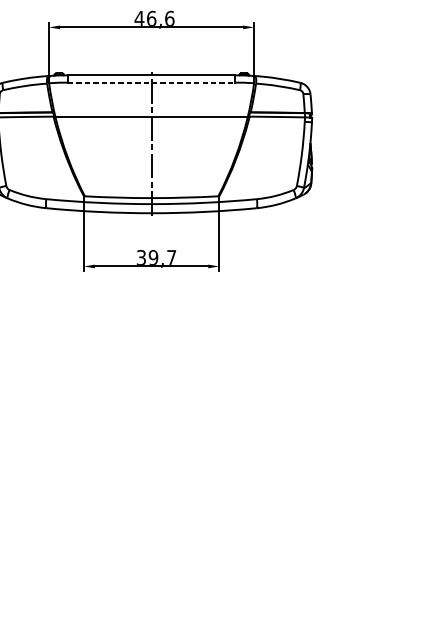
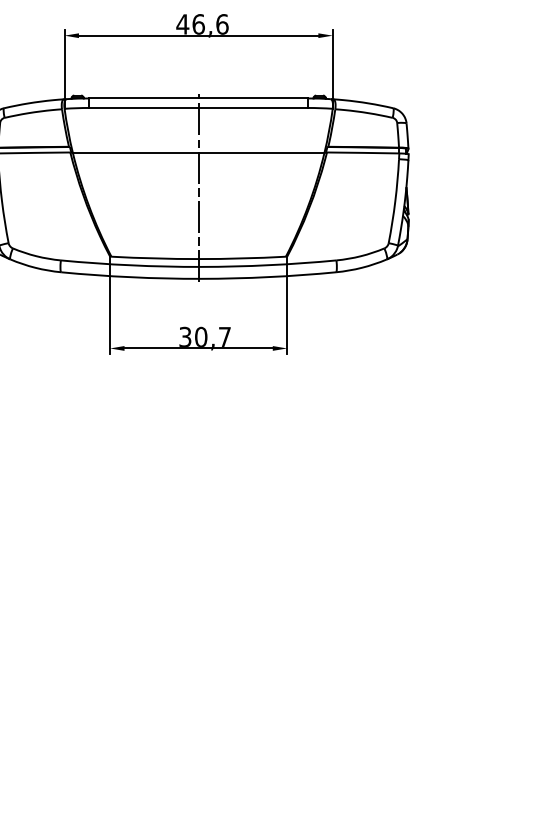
line: (152, 82) -> (199, 107), dashed -> solid
text: (153, 257) -> (201, 336), 39,7 -> 30,7

